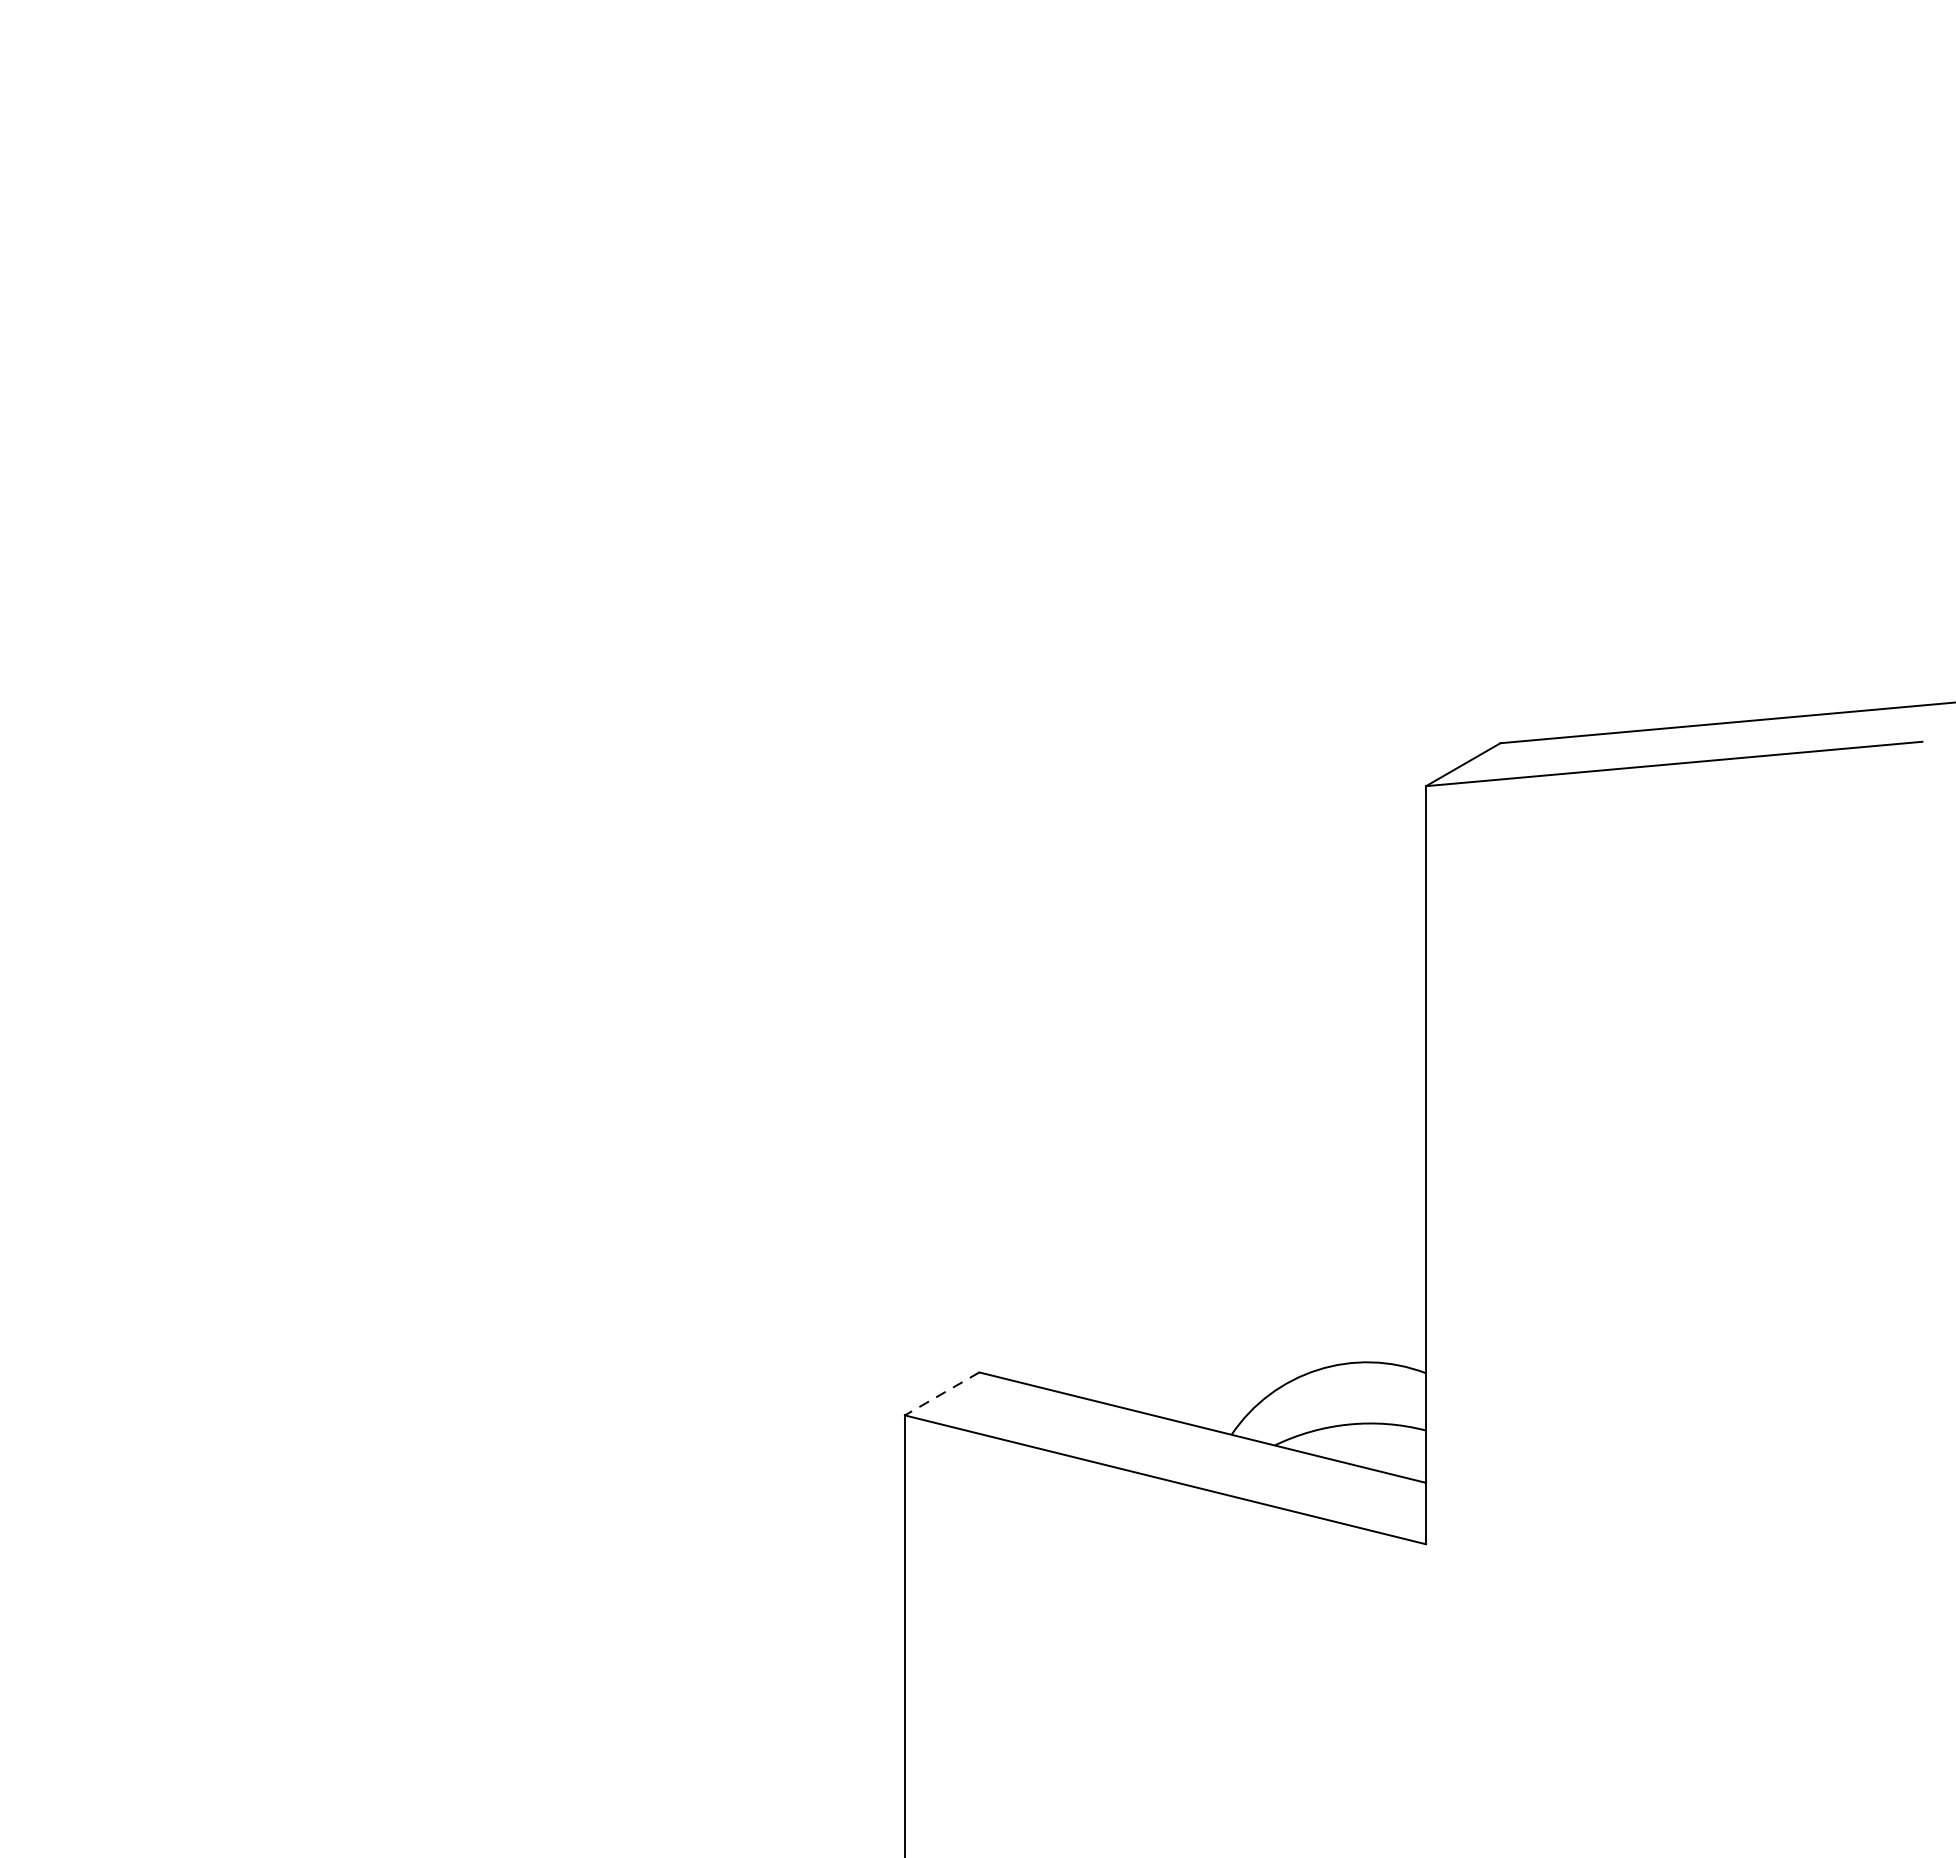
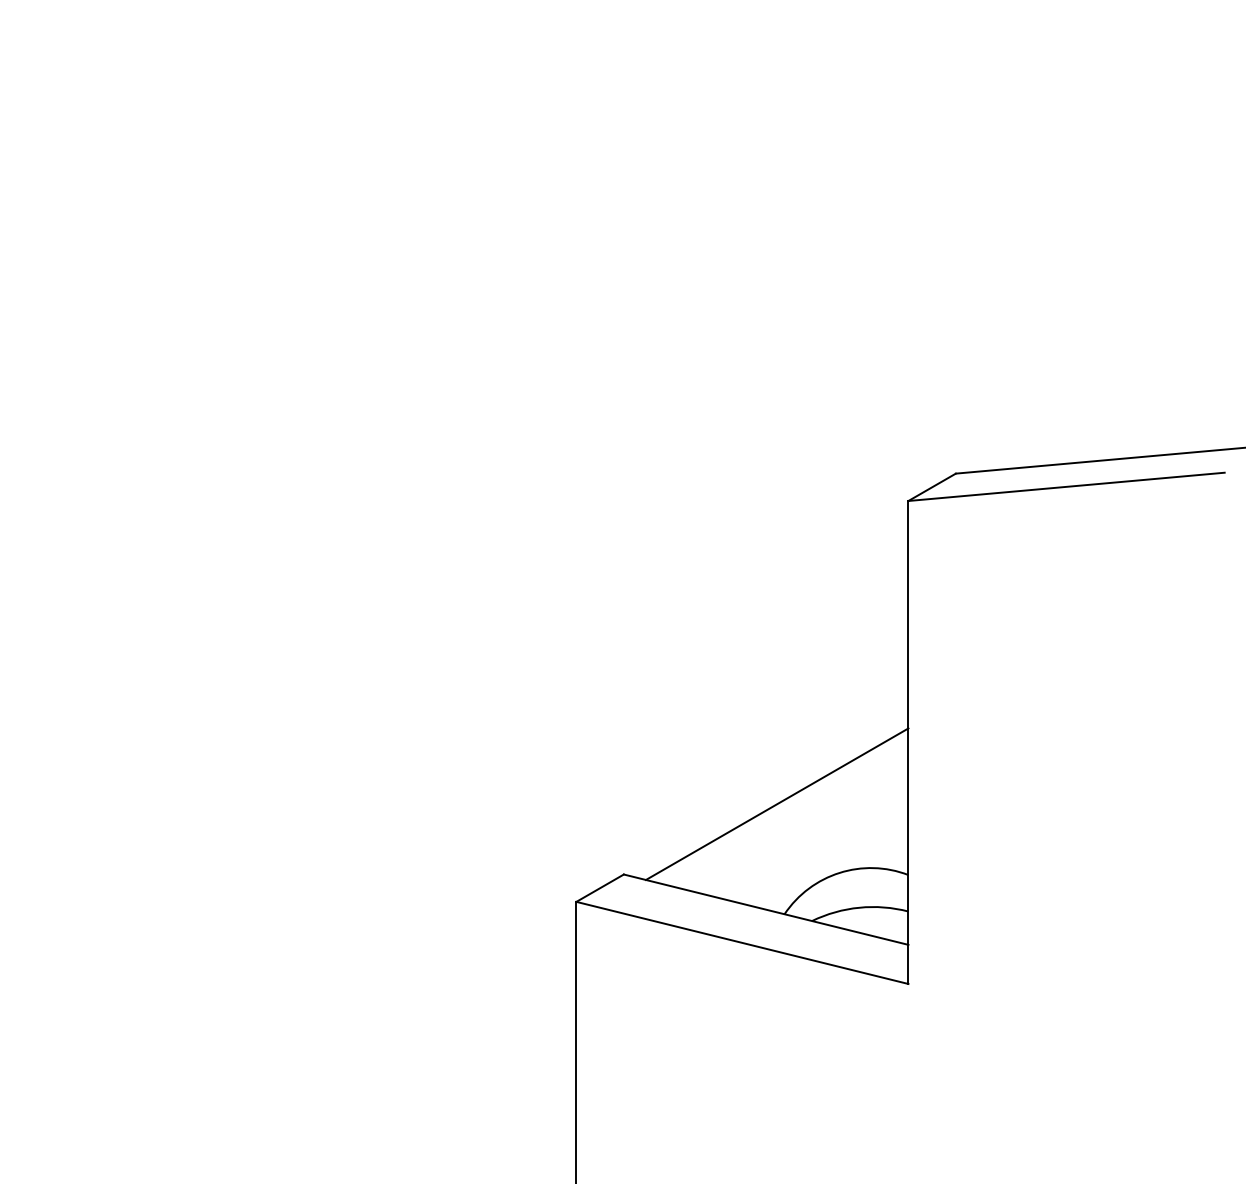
line: (1218, 1260) -> (776, 803), added
line: (941, 1394) -> (599, 888), dashed -> solid

